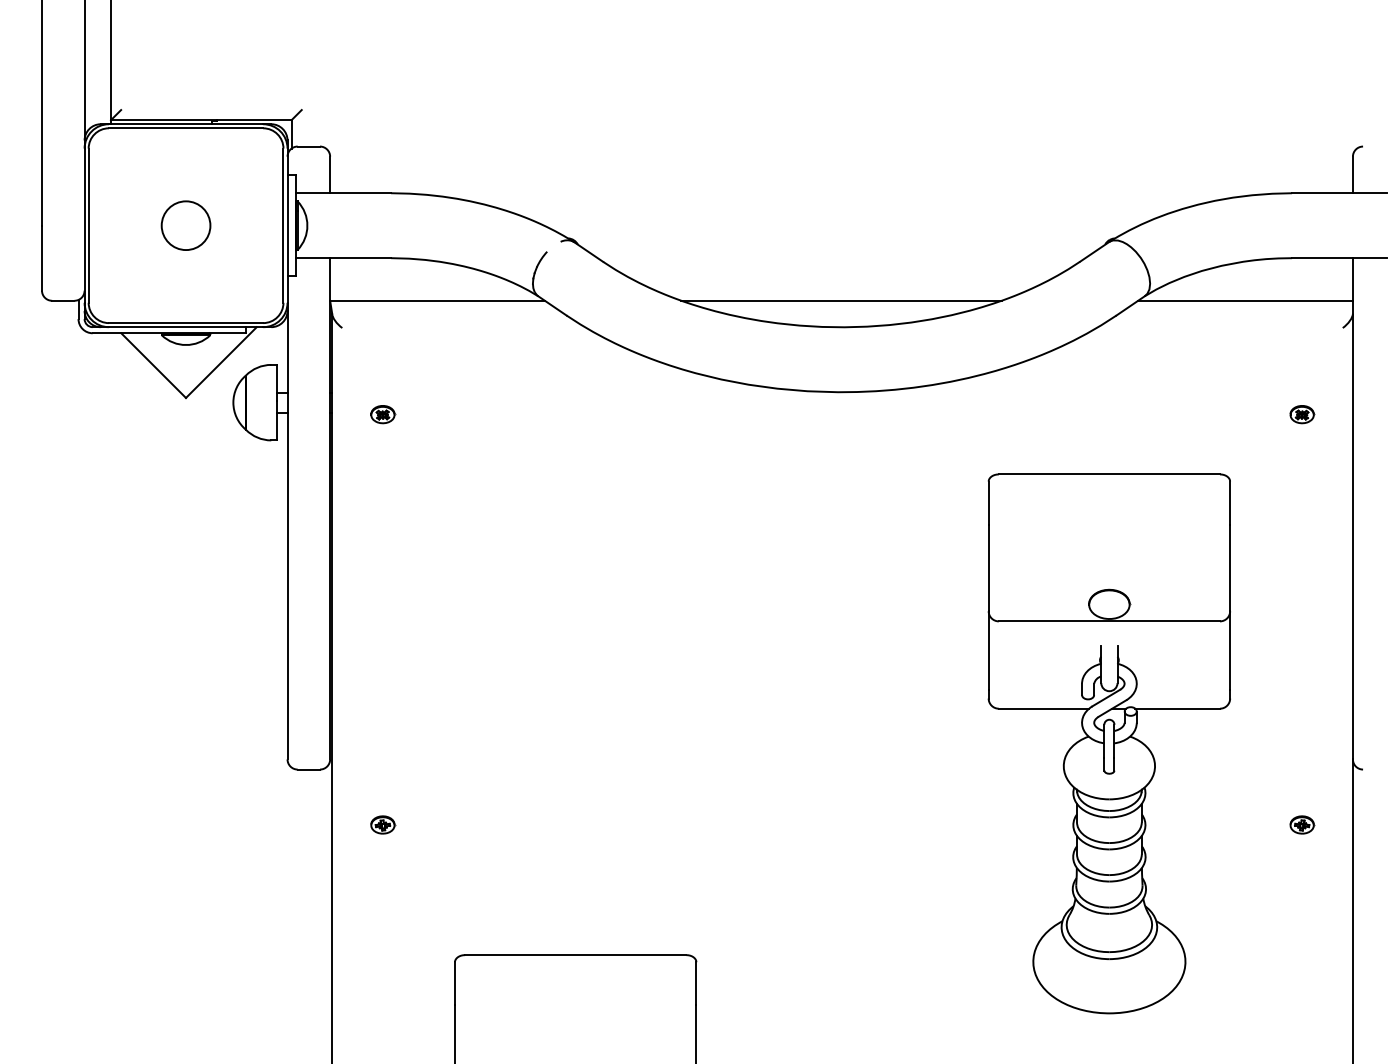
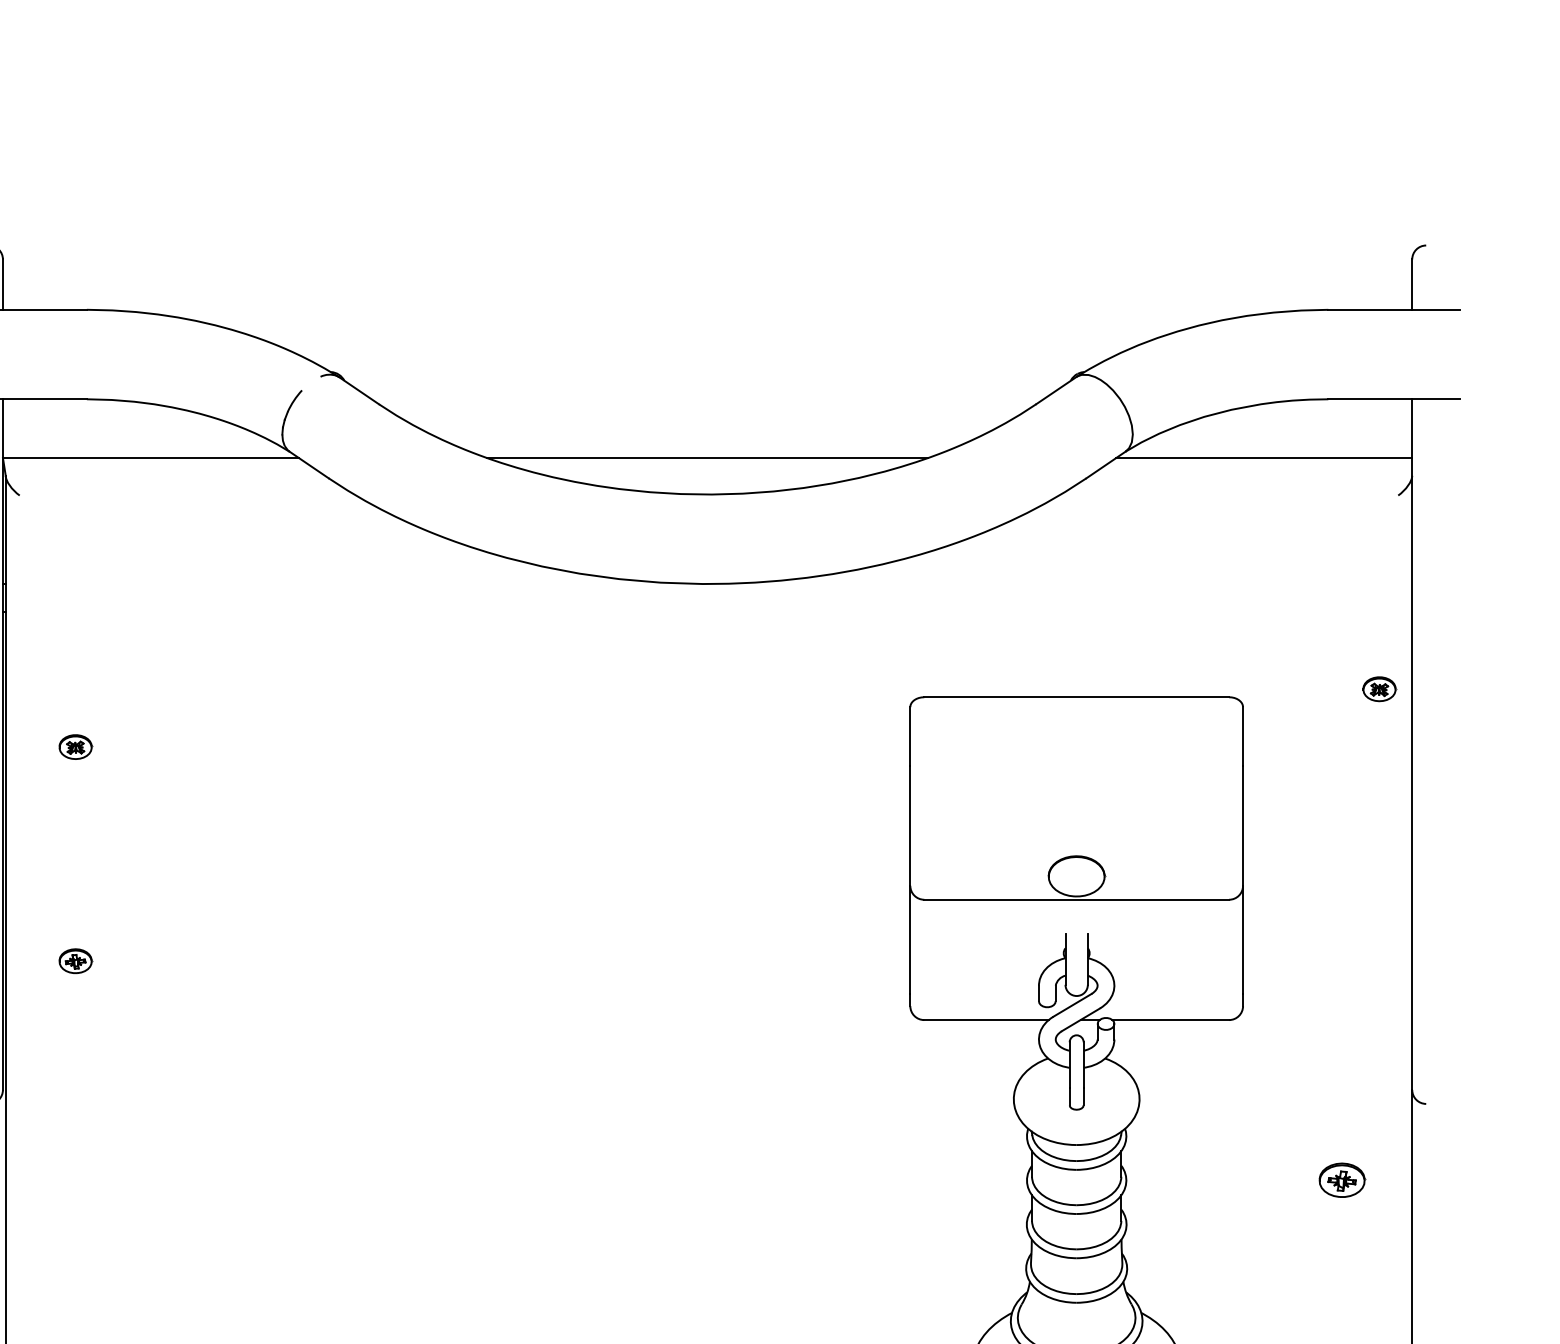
part: (383, 414) -> (76, 746), moved
part: (1302, 414) -> (1379, 689), moved
part: (383, 824) -> (76, 960), moved
part: (1302, 824) -> (1342, 1179), size x1.4

